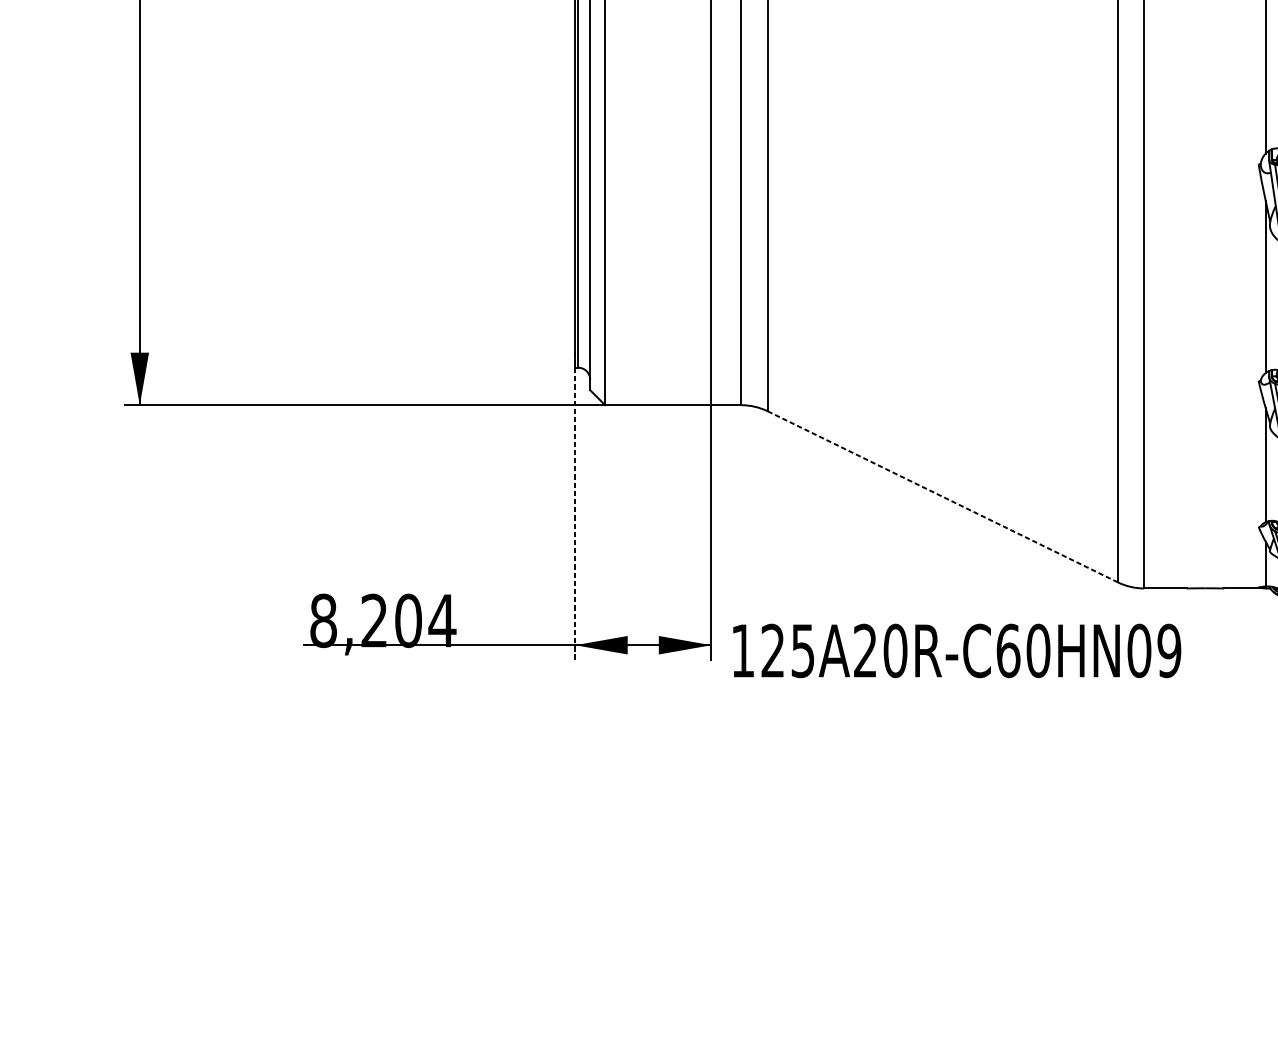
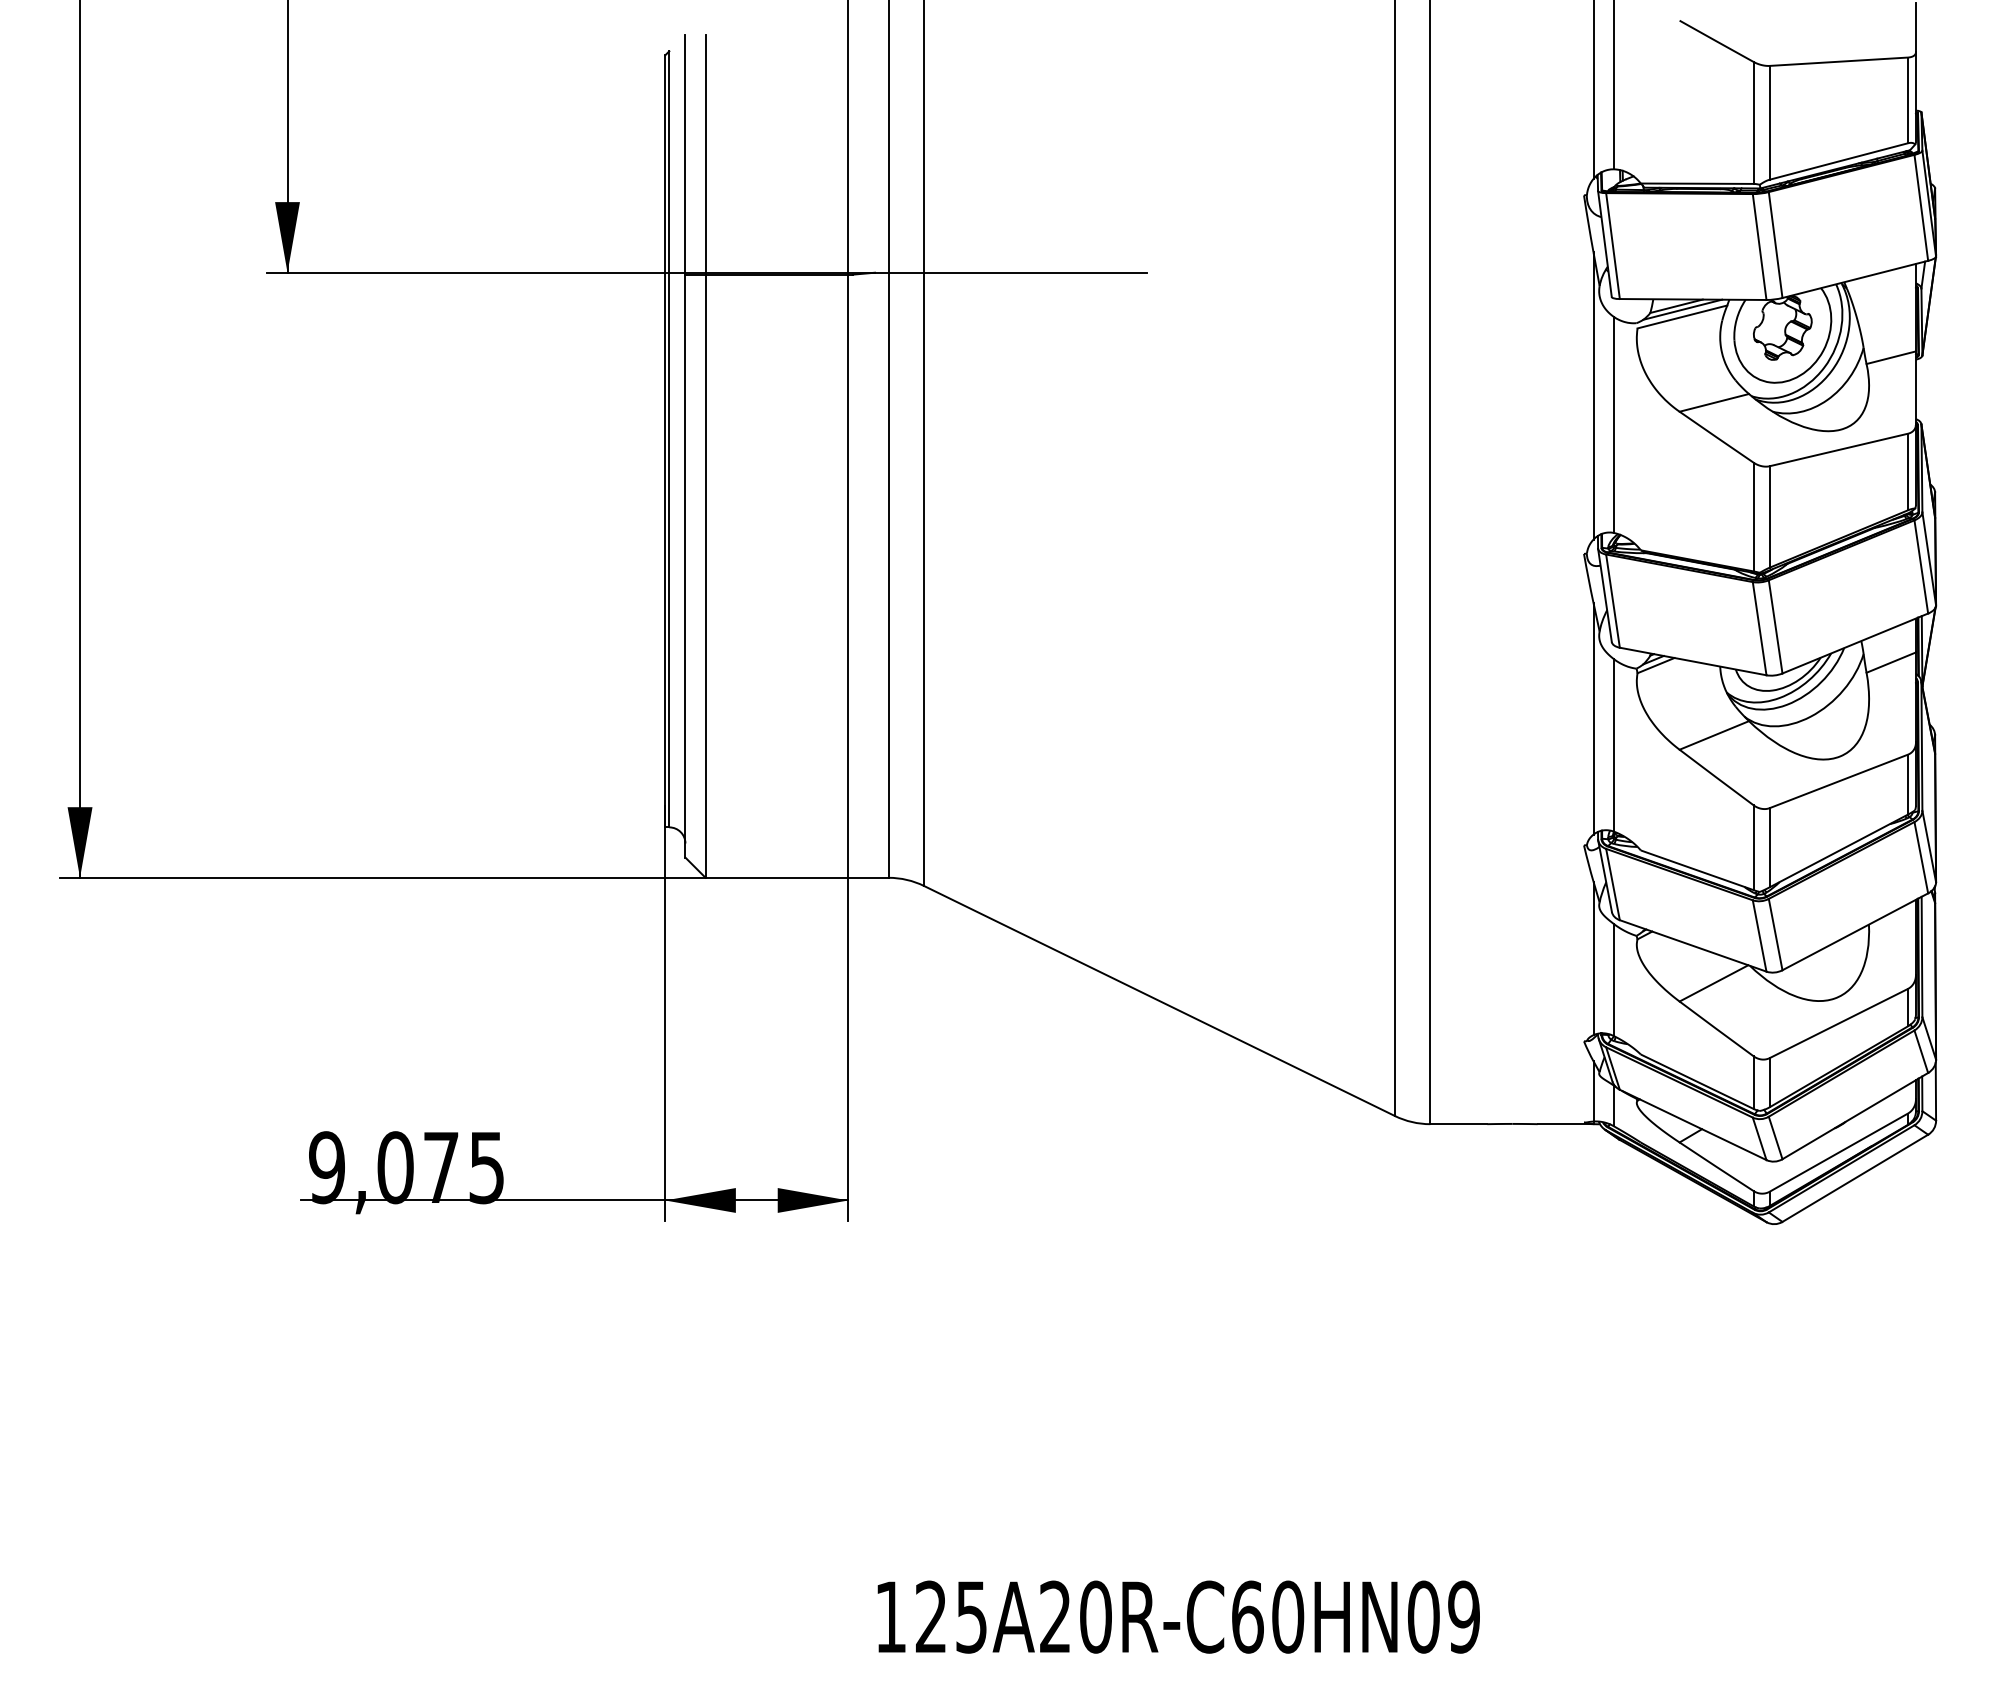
line: (942, 497) -> (1159, 1001), dashed -> solid
line: (575, 506) -> (665, 1013), dashed -> solid
text: (383, 620) -> (407, 1167), 8,204 -> 9,075
text: (956, 650) -> (1178, 1616), moved

